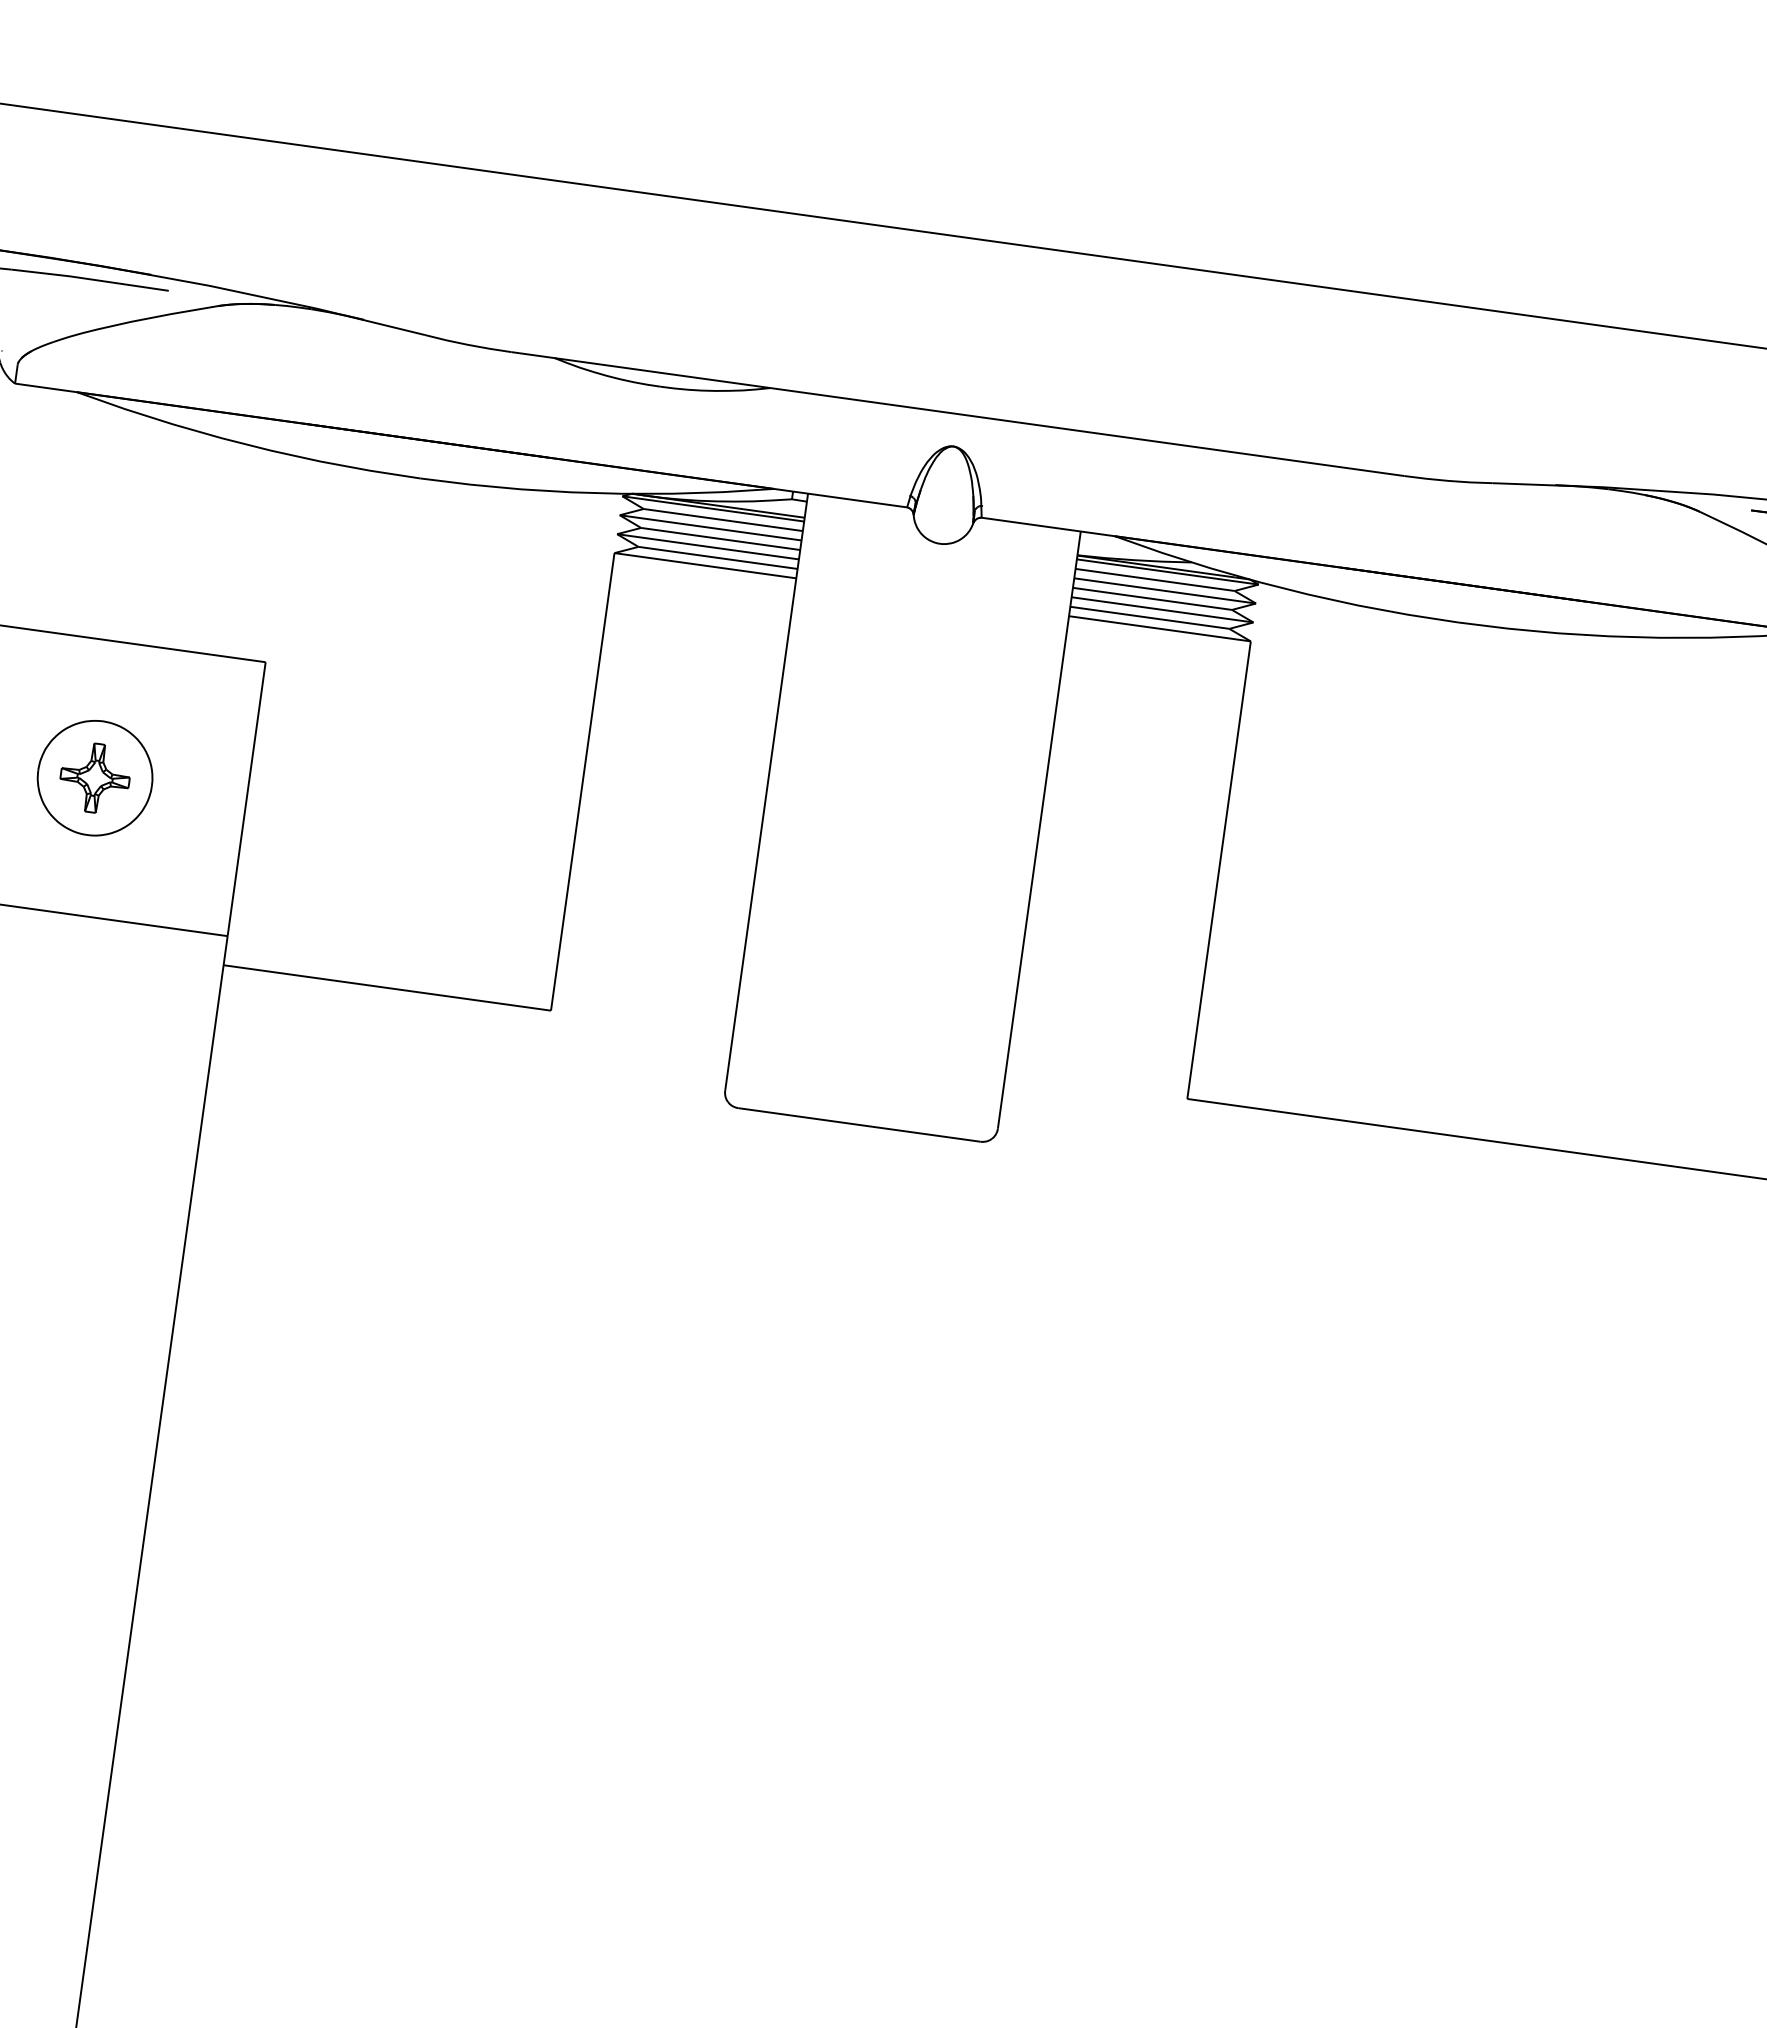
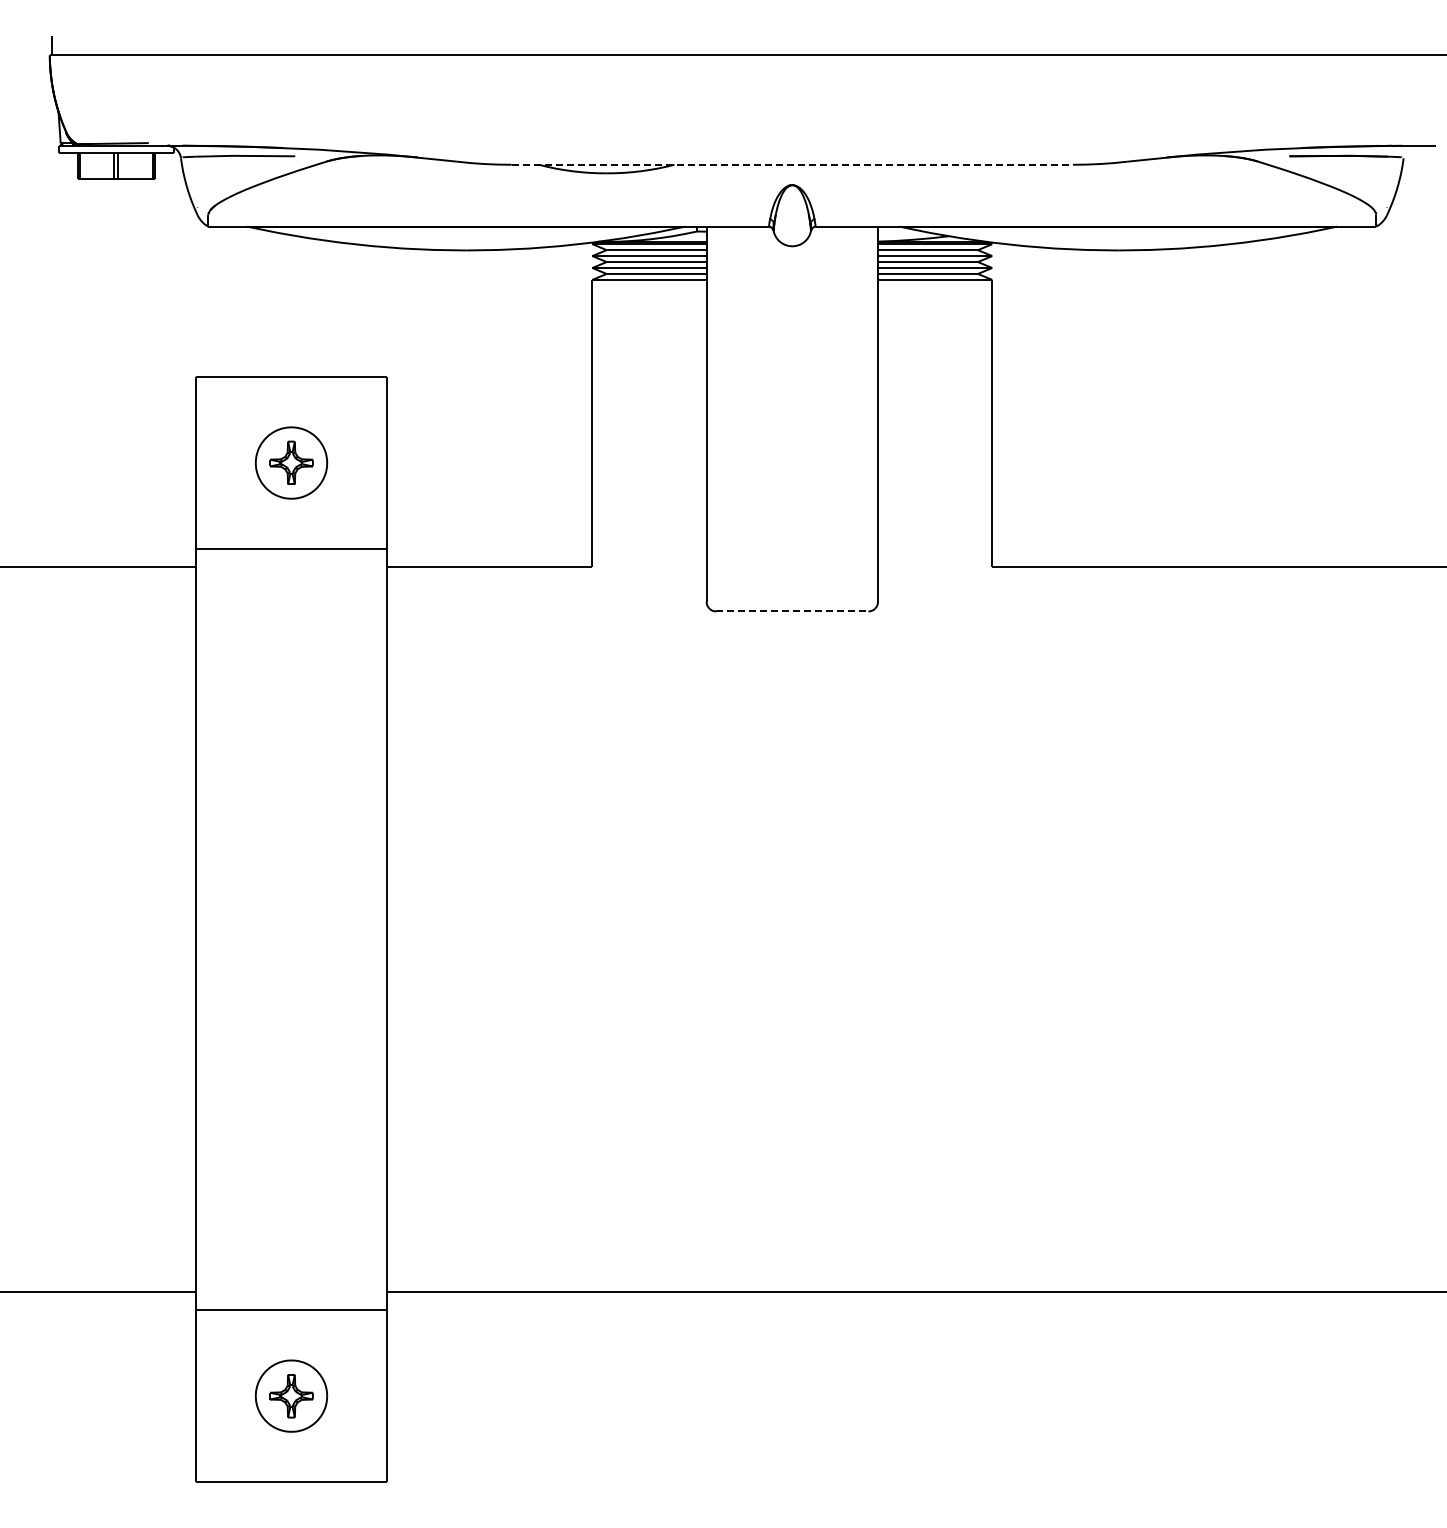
line: (958, 413) -> (792, 164), solid -> dashed
line: (859, 1125) -> (792, 611), solid -> dashed

